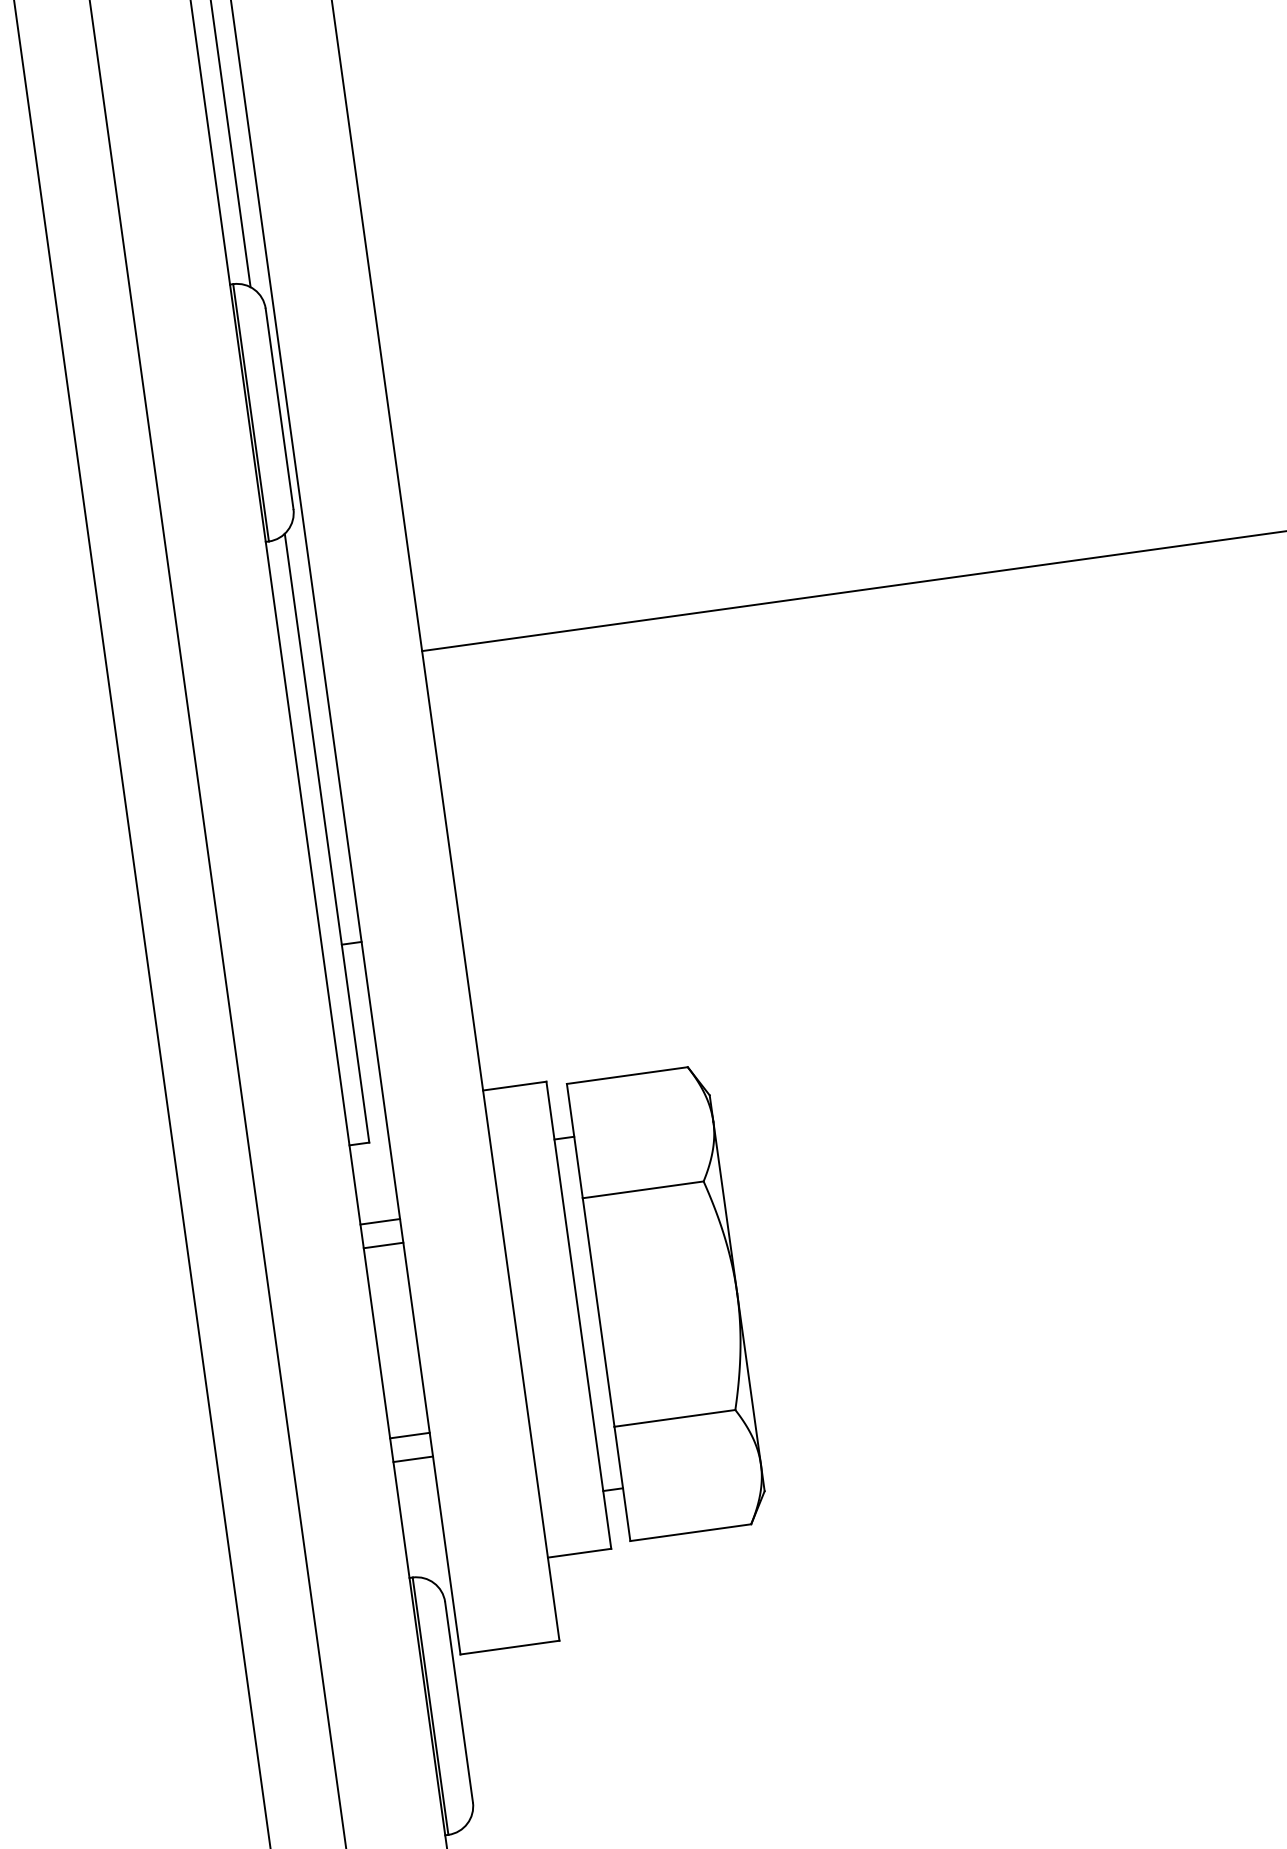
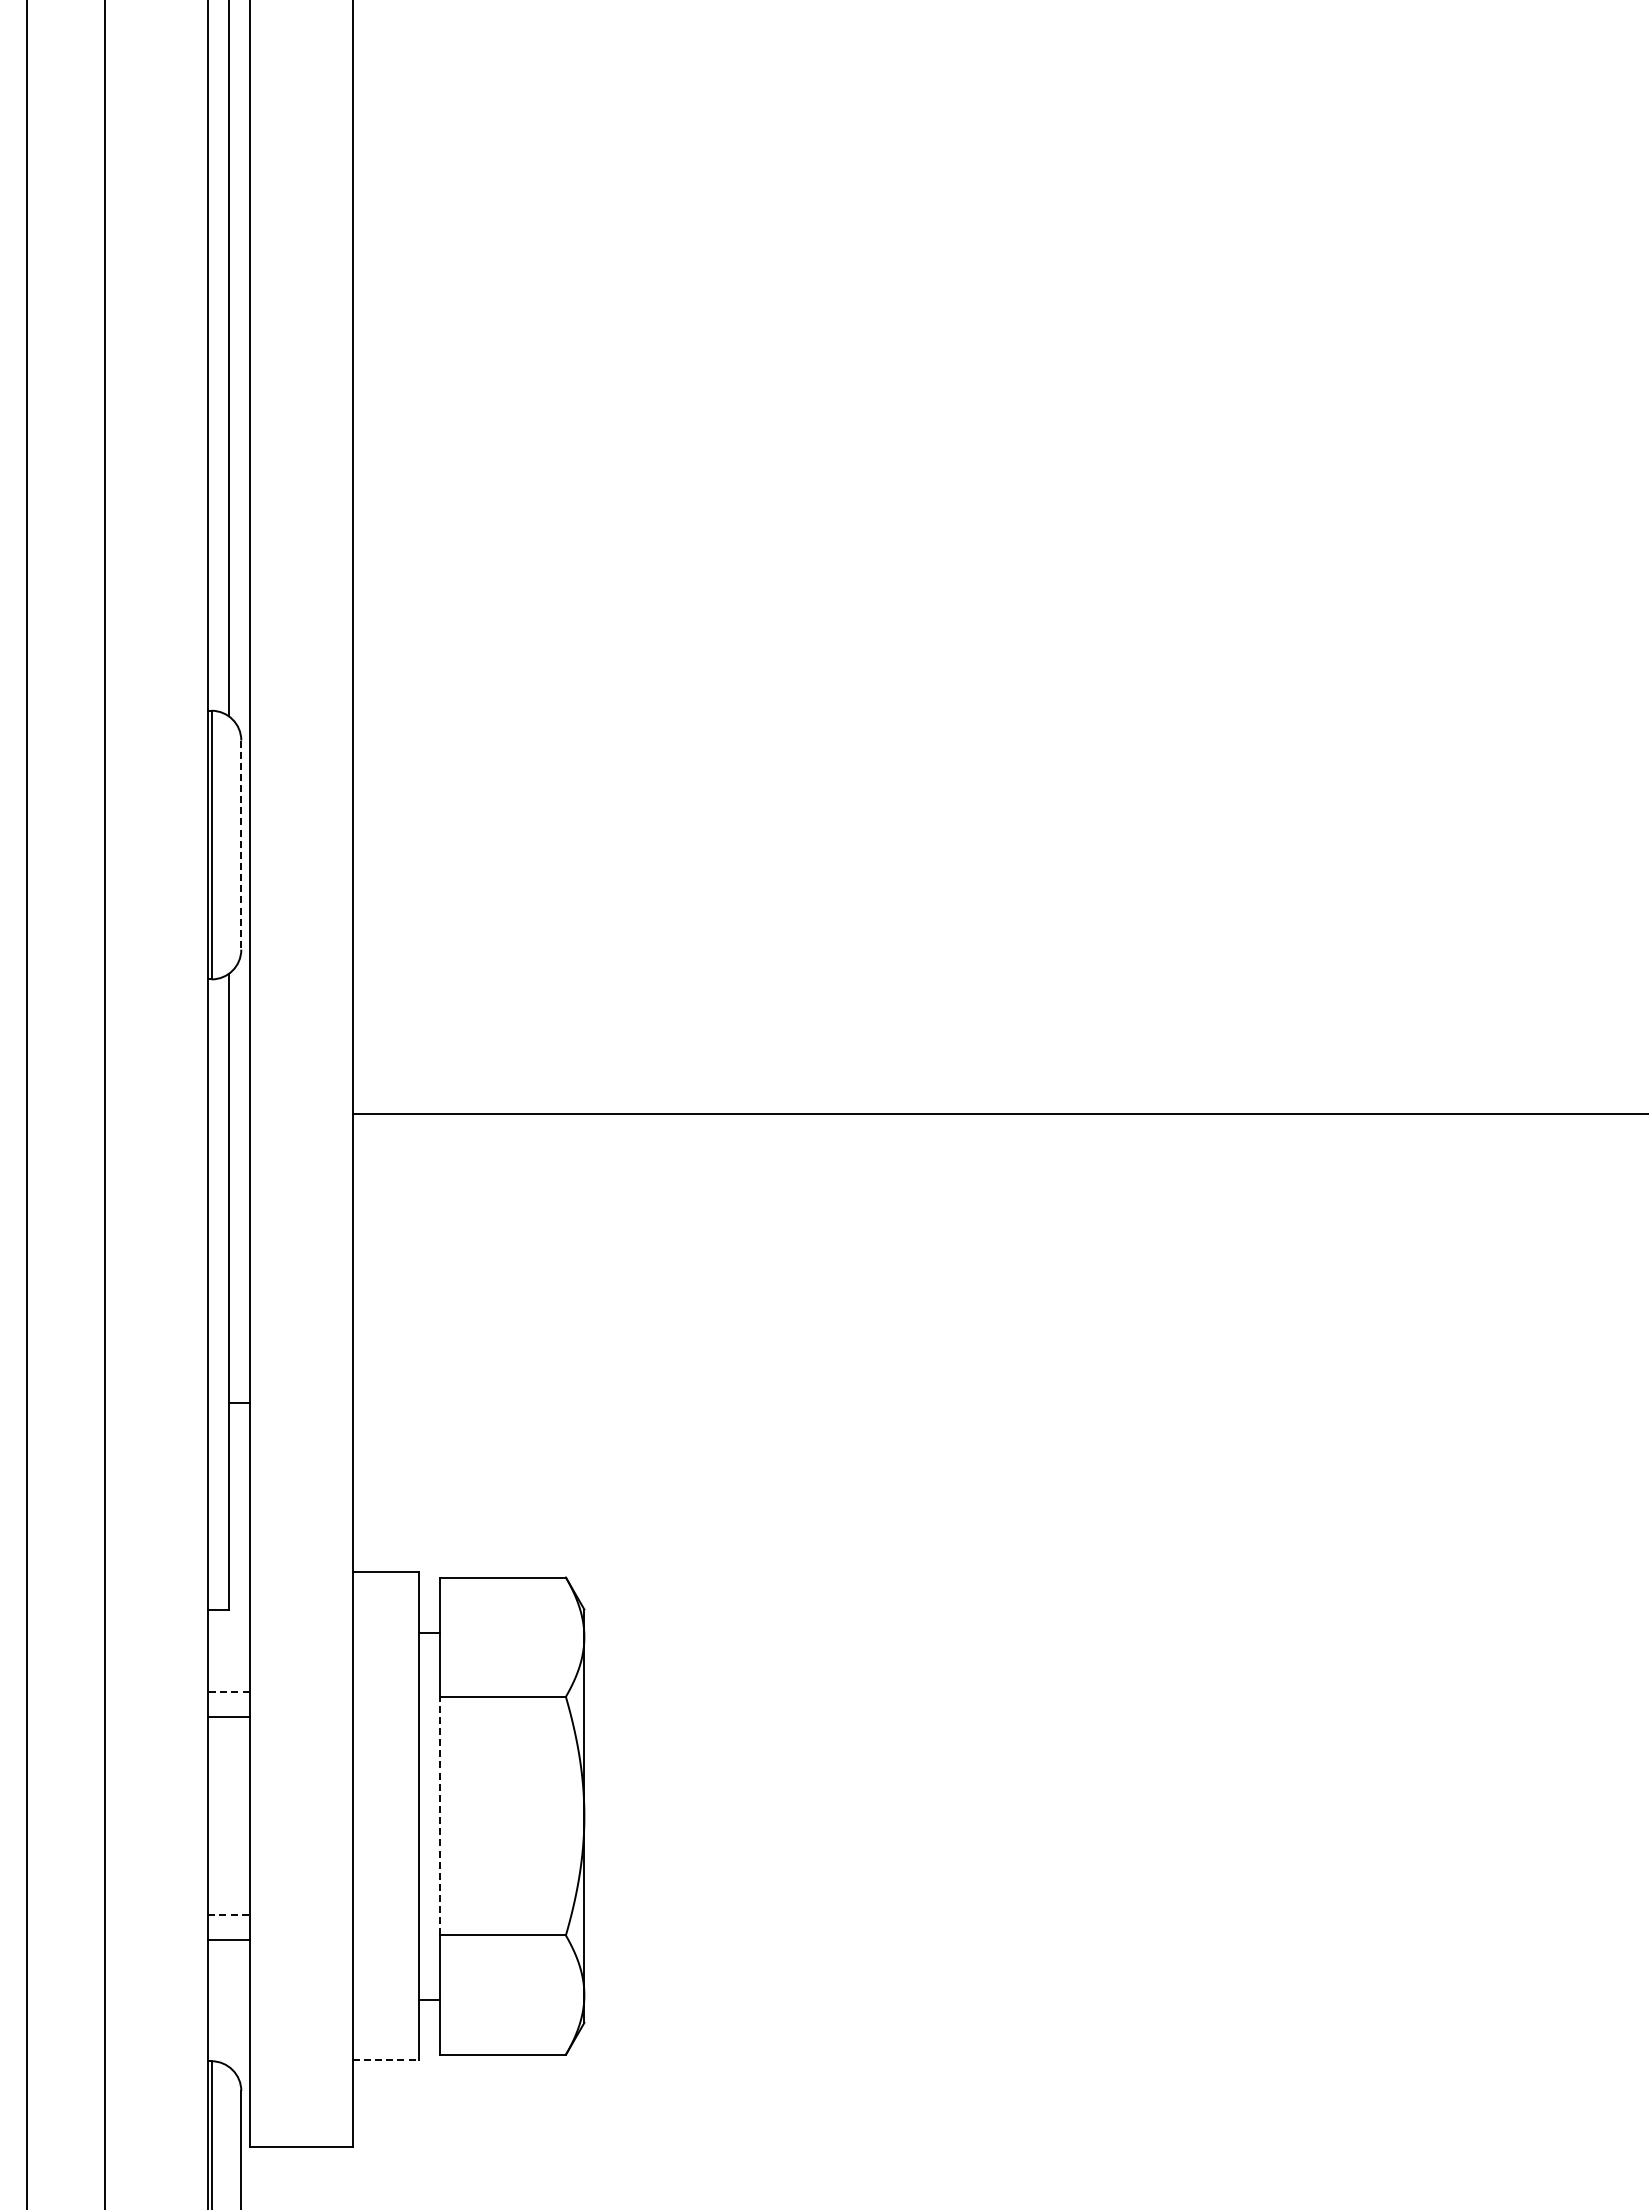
line: (279, 409) -> (241, 845), solid -> dashed
line: (379, 1222) -> (228, 1692), solid -> dashed
line: (598, 1311) -> (439, 1815), solid -> dashed
line: (409, 1435) -> (228, 1915), solid -> dashed
line: (580, 1553) -> (386, 2060), solid -> dashed

